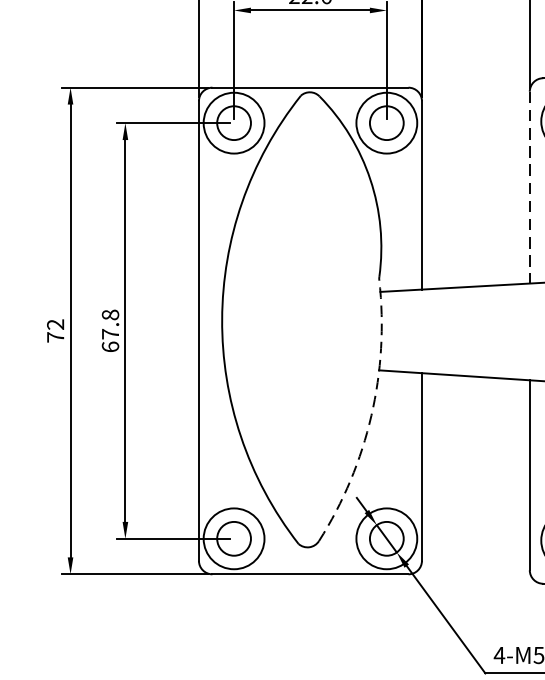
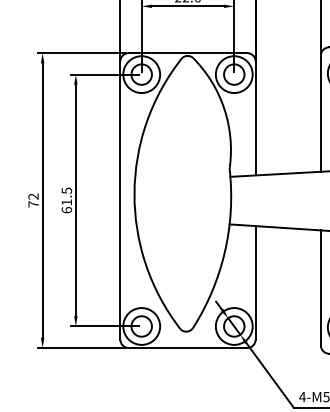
line: (529, 188) -> (320, 114), dashed -> solid
text: (109, 324) -> (66, 196), 67.8 -> 61.5
arc: (370, 415) -> (224, 251), dashed -> solid

